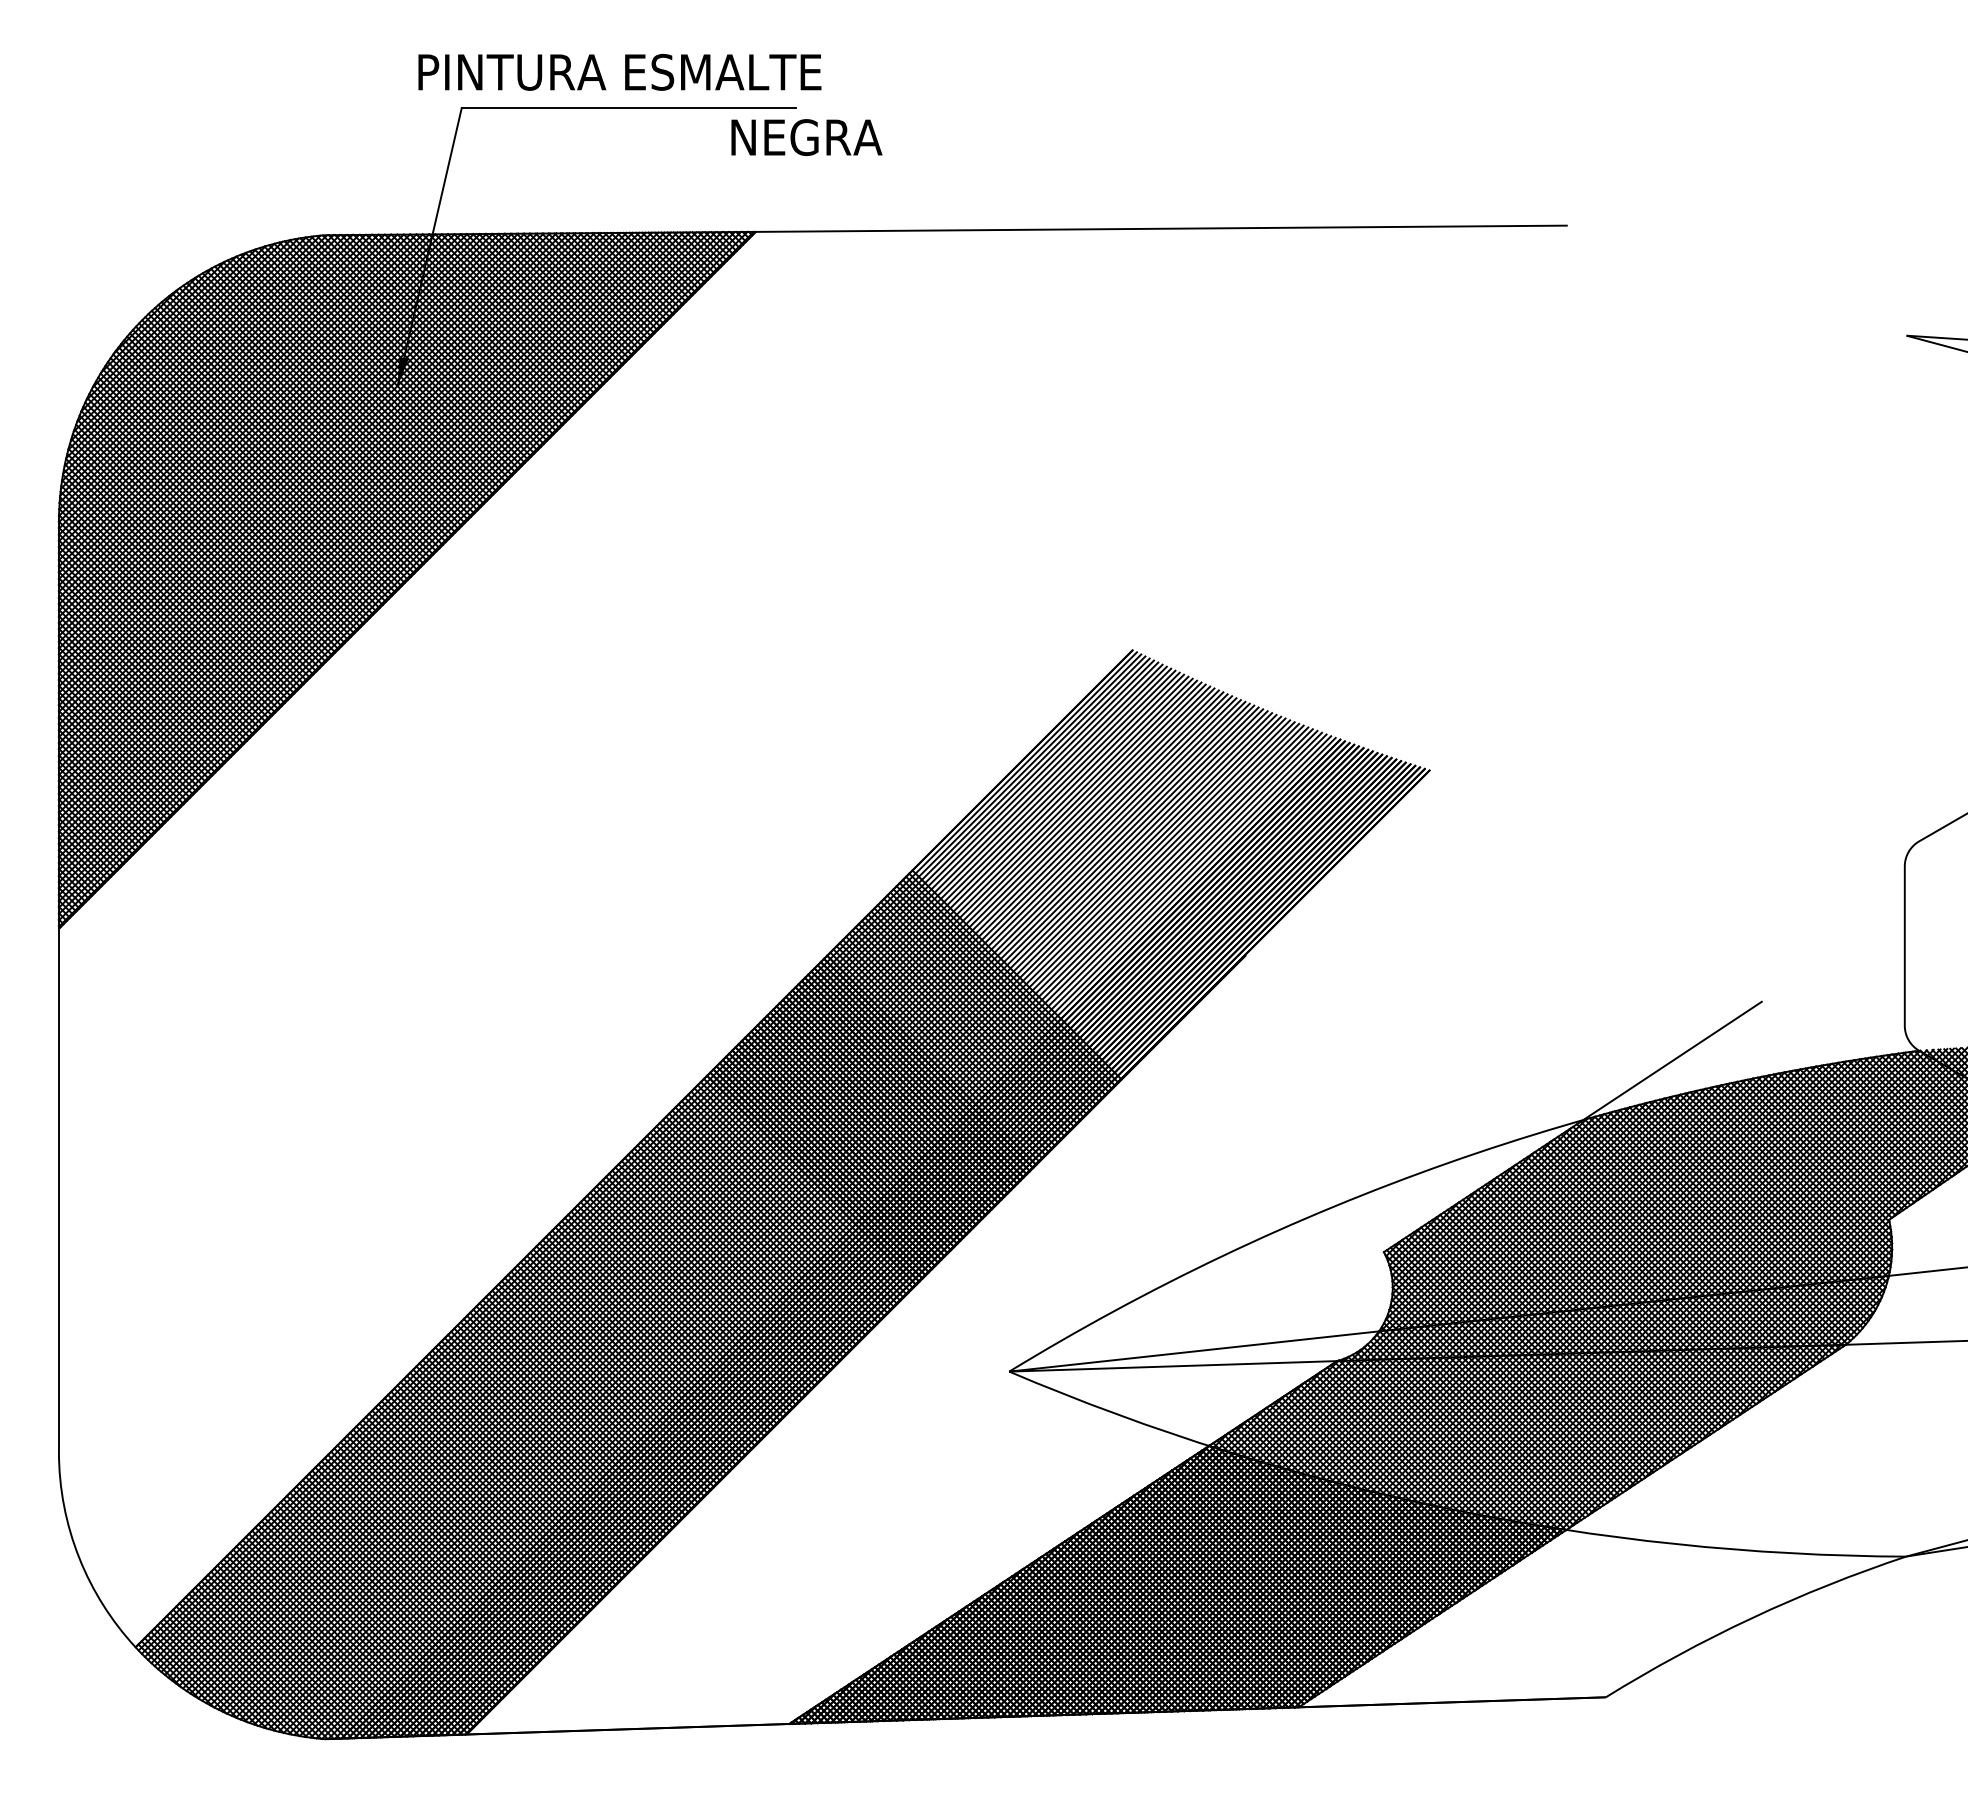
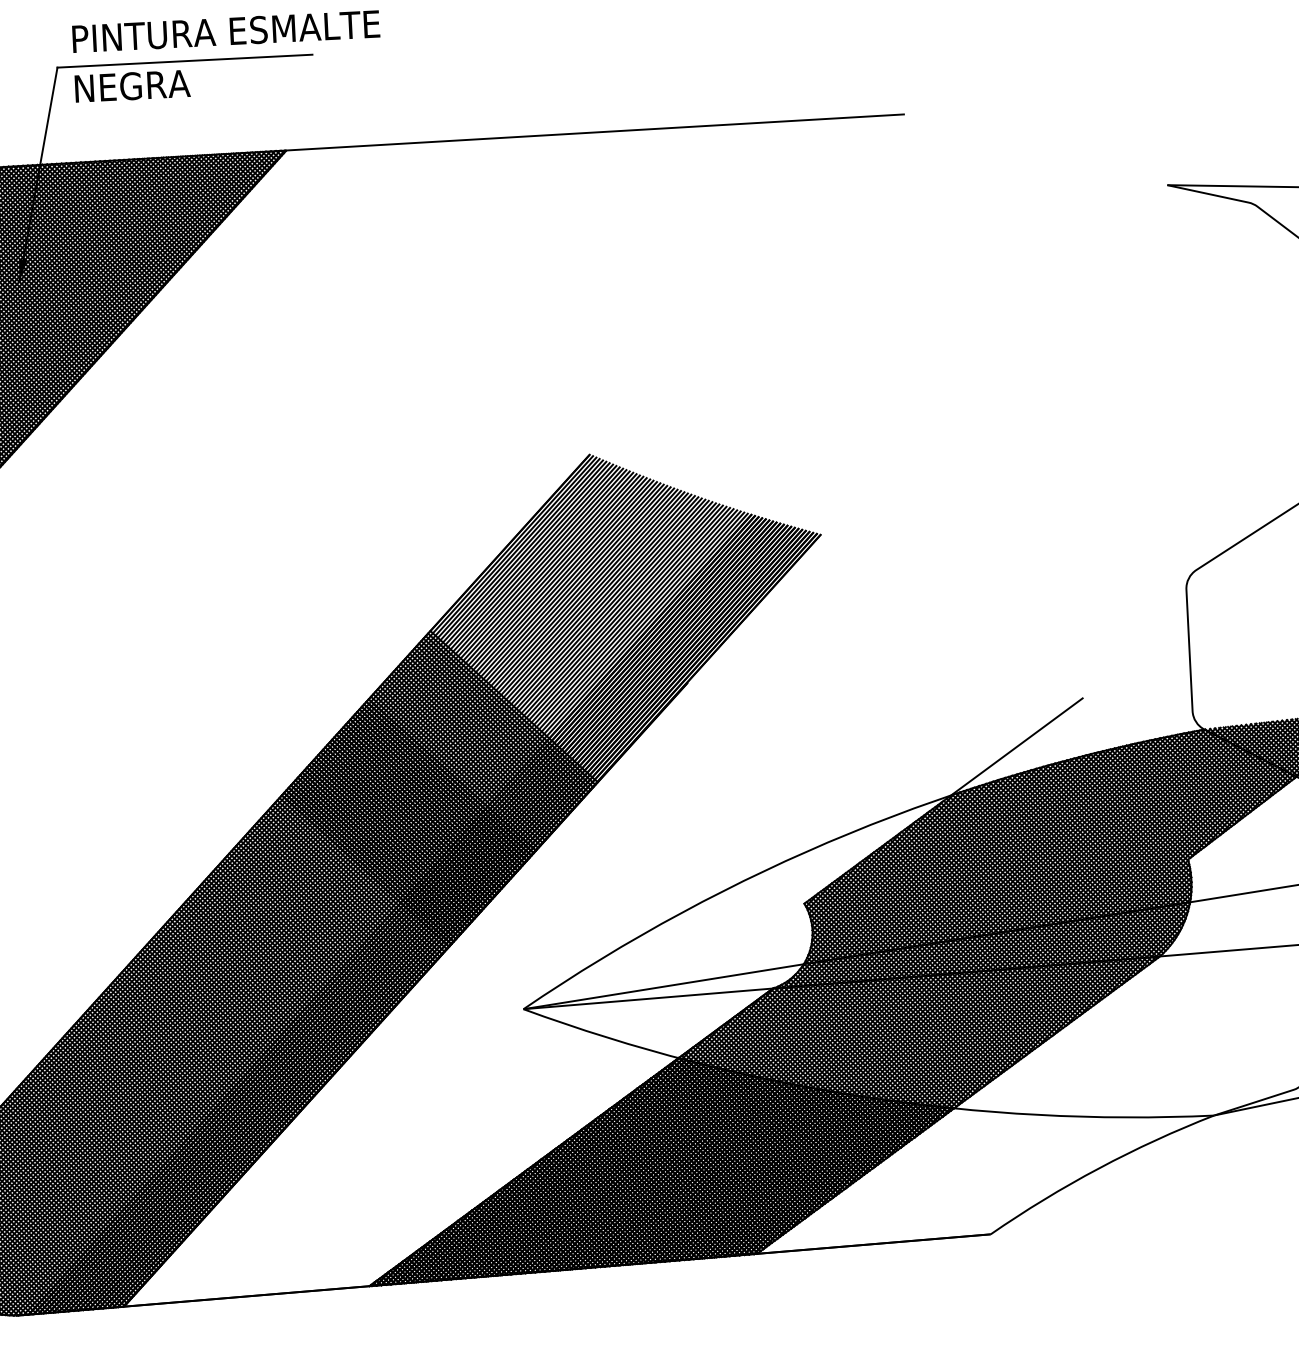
text: (619, 71) -> (225, 31), moved
text: (806, 137) -> (132, 86), moved

